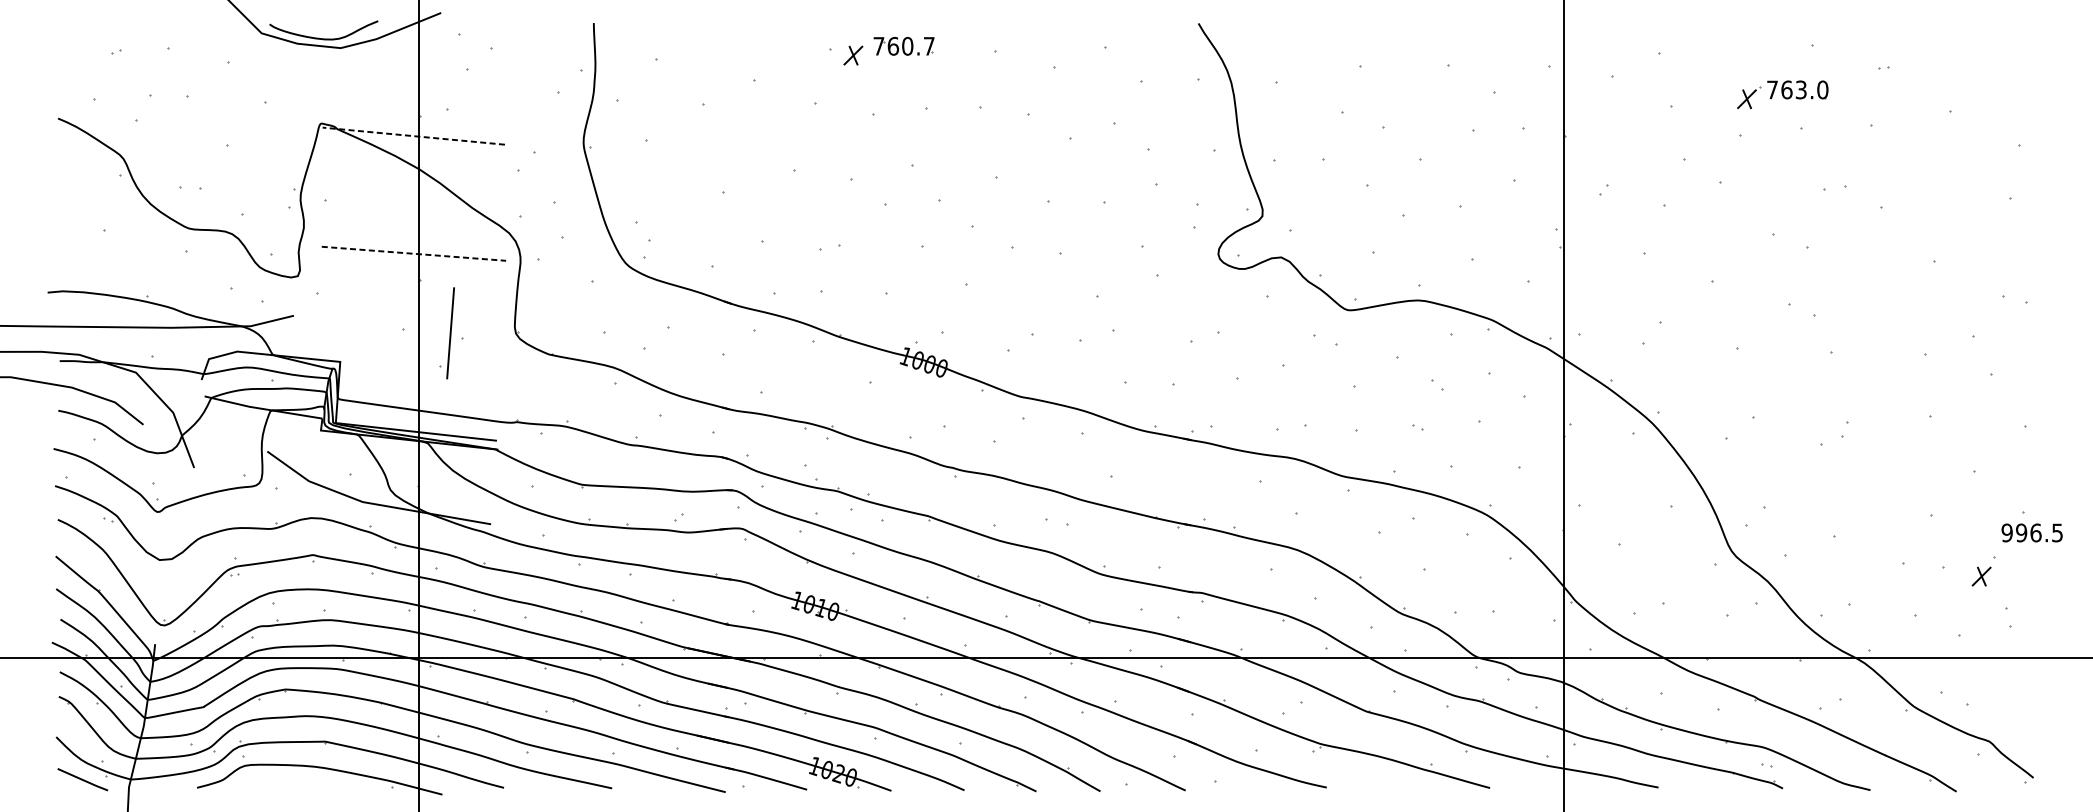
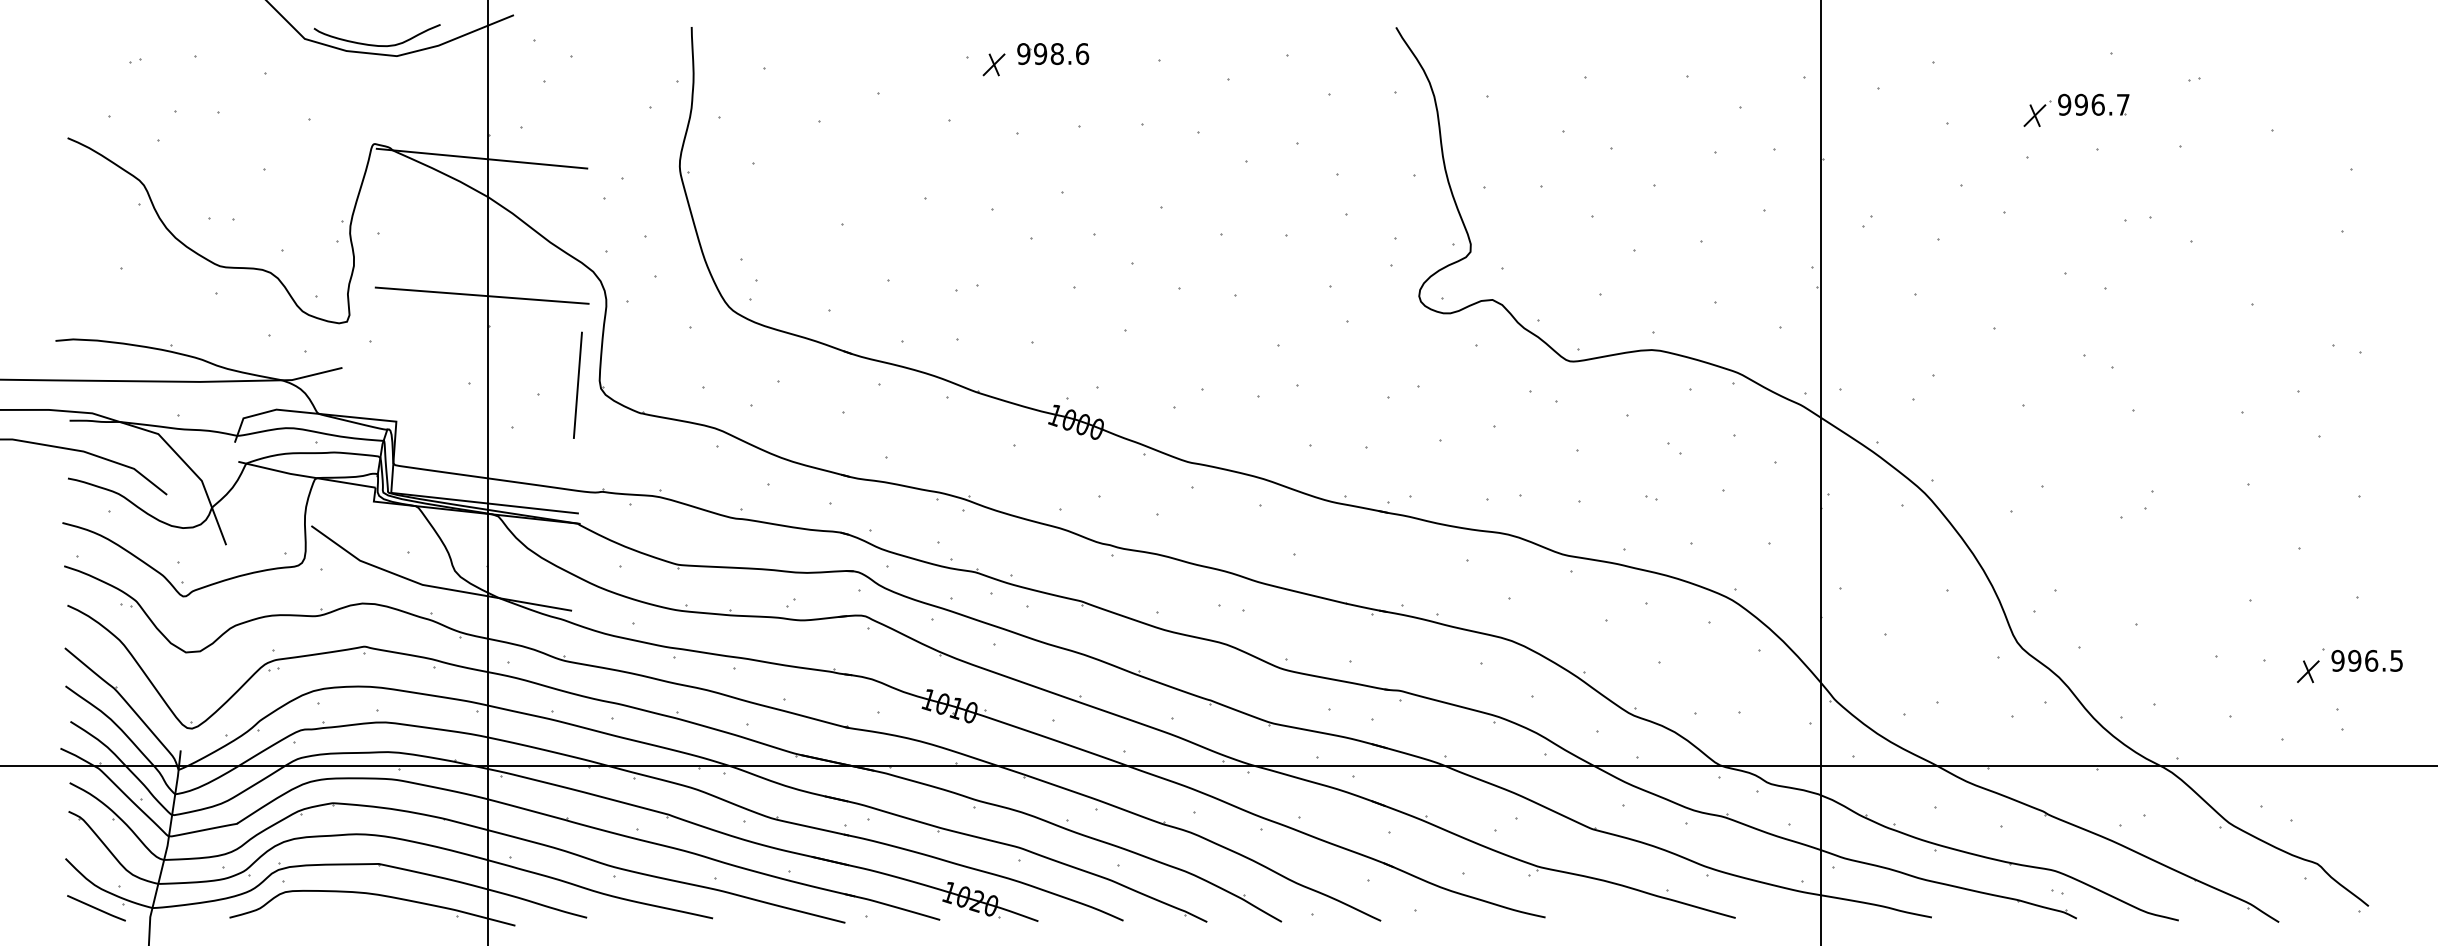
text: (904, 46) -> (1053, 54), 760.7 -> 998.6
text: (1797, 89) -> (2093, 104), 763.0 -> 996.7
line: (414, 136) -> (482, 158), dashed -> solid
line: (414, 253) -> (482, 295), dashed -> solid
line: (450, 332) -> (577, 384), moved
text: (2031, 532) -> (2366, 660), moved

